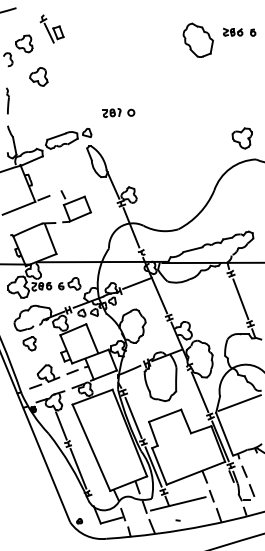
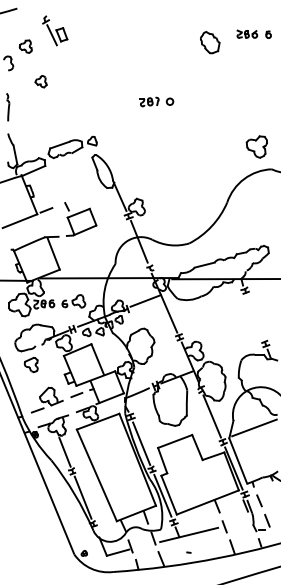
part: (197, 39) -> (209, 41), size x0.6
part: (24, 43) -> (25, 46), size x0.7
part: (38, 76) -> (40, 81), size x0.6
part: (118, 112) -> (156, 101), moved
line: (240, 299) -> (255, 317), removed

